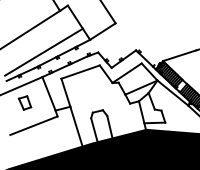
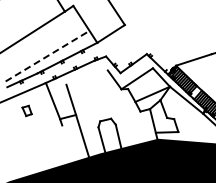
line: (43, 52) -> (47, 56), solid -> dashed
line: (80, 72) -> (86, 77), removed
part: (24, 102) -> (26, 110), size x0.7
line: (33, 125) -> (36, 135), removed

